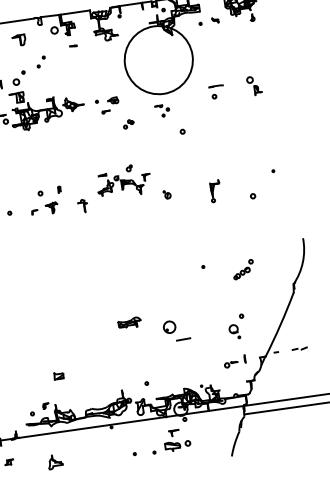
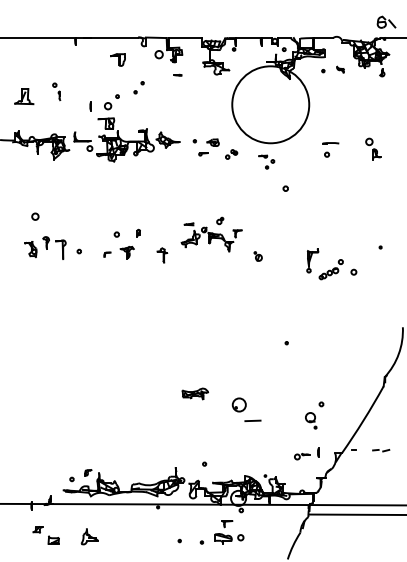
part: (128, 124) -> (231, 154), moved
part: (242, 269) -> (330, 269), moved
part: (58, 375) -> (53, 539), moved

